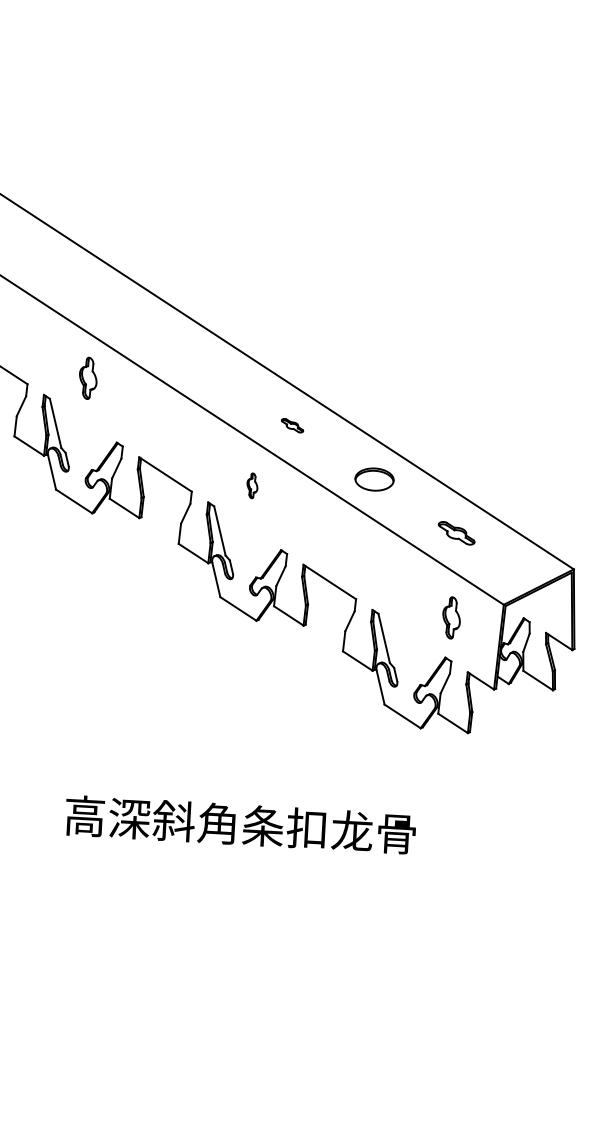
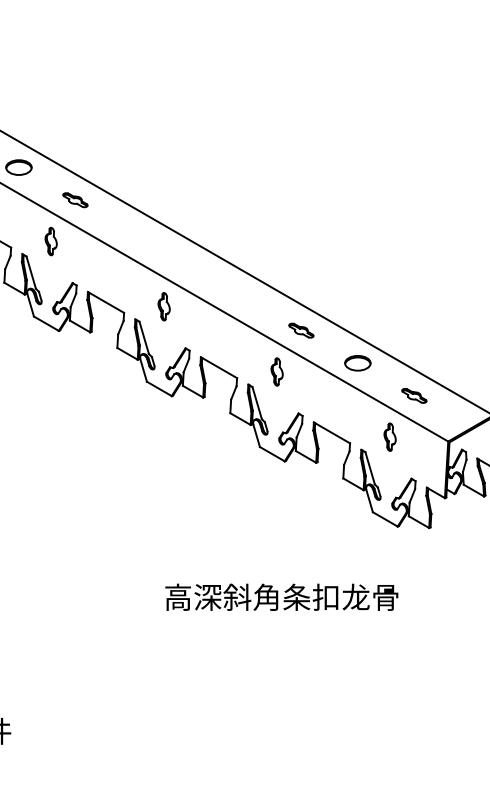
part: (292, 425) -> (301, 330), size x1.67
part: (251, 485) -> (276, 371), size x1.67
part: (450, 616) -> (389, 436), moved

